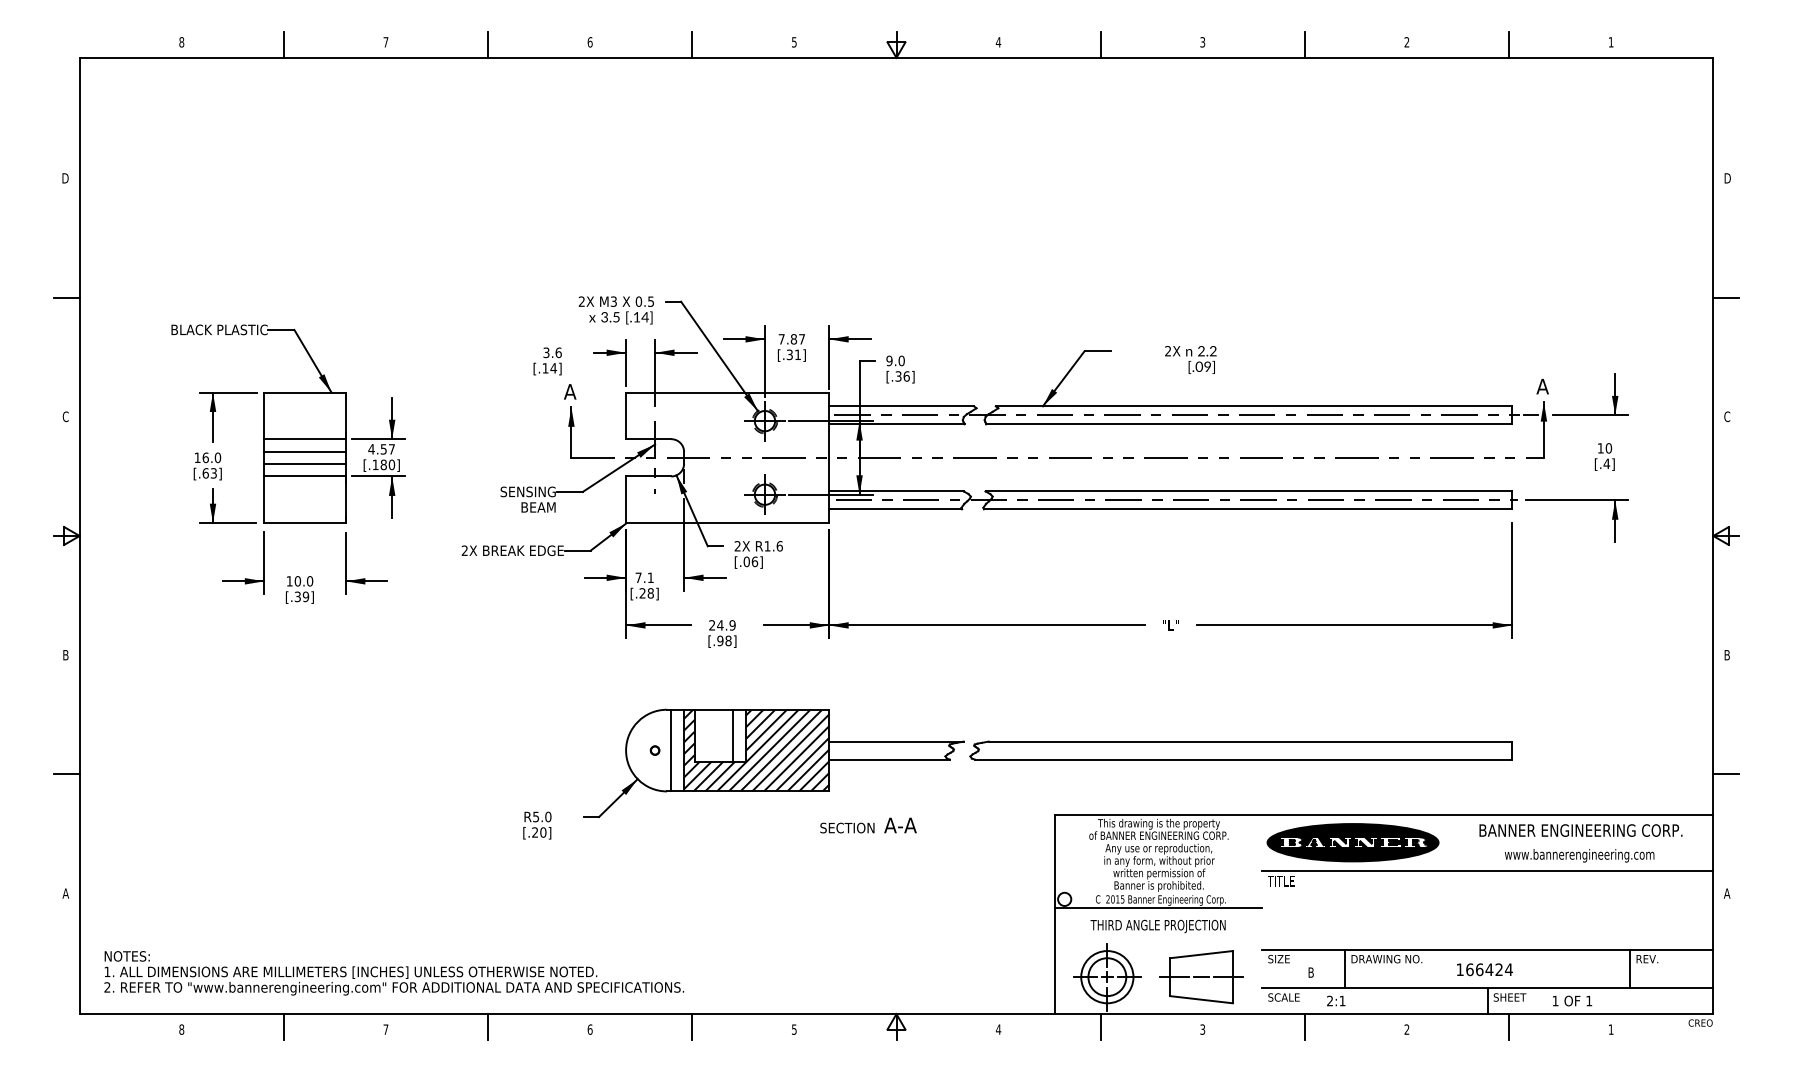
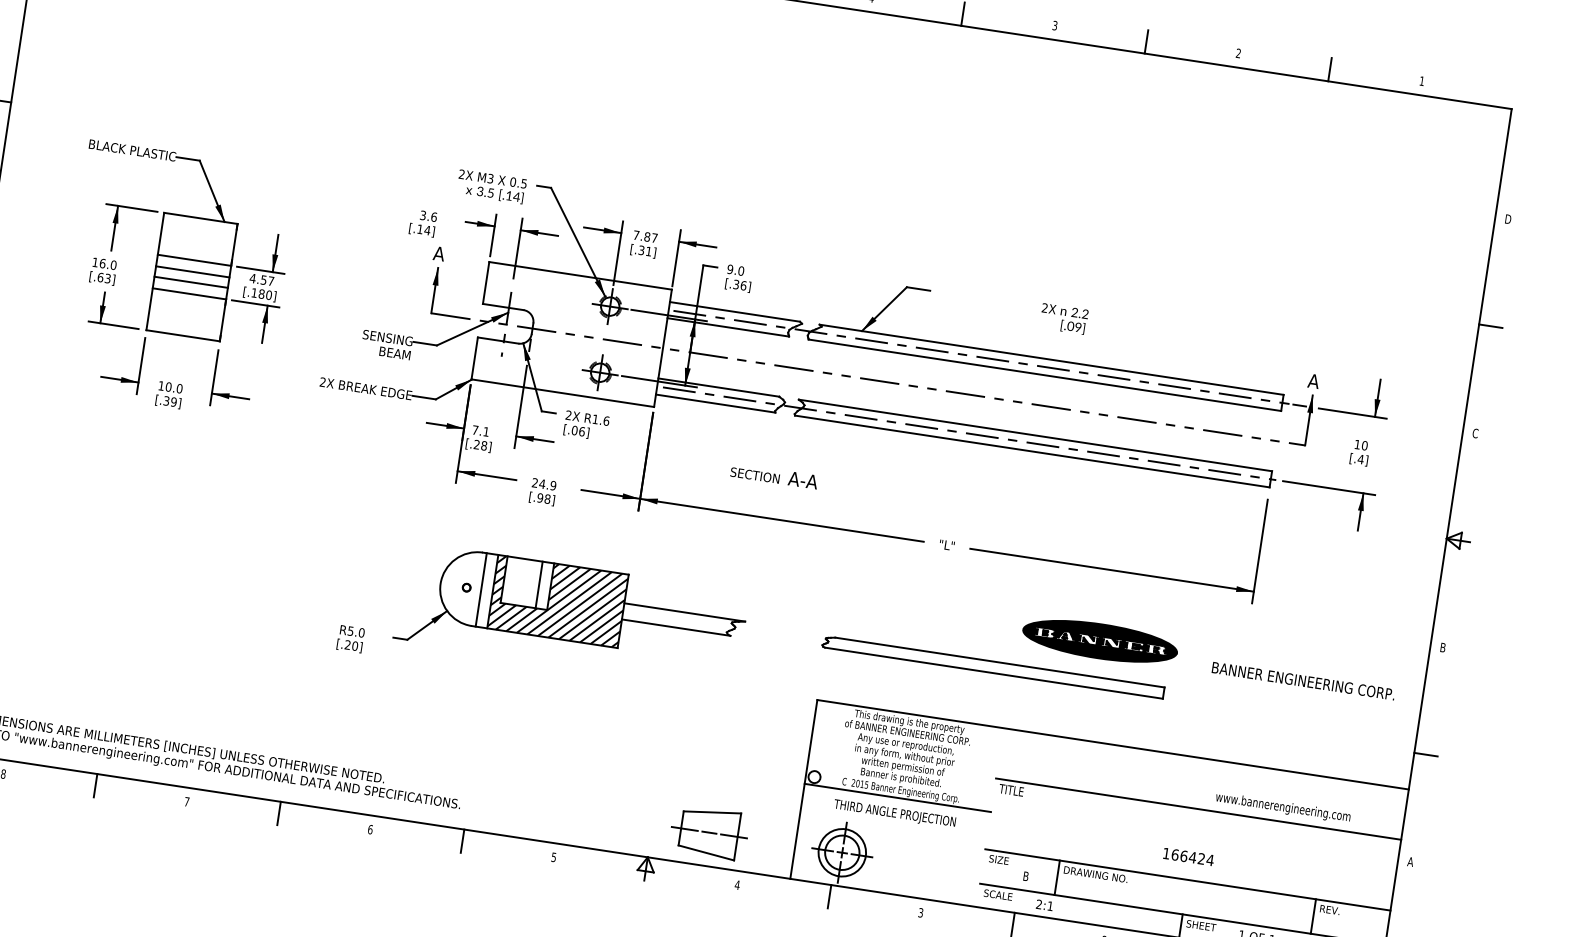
text: (1190, 359) -> (1063, 318), moved
part: (1240, 750) -> (992, 667), size x0.7
text: (868, 825) -> (774, 476), moved
text: (1580, 830) -> (1303, 681), moved
part: (1352, 842) -> (1099, 641), moved
text: (1484, 969) -> (1188, 856), moved
part: (1201, 977) -> (709, 832), moved

